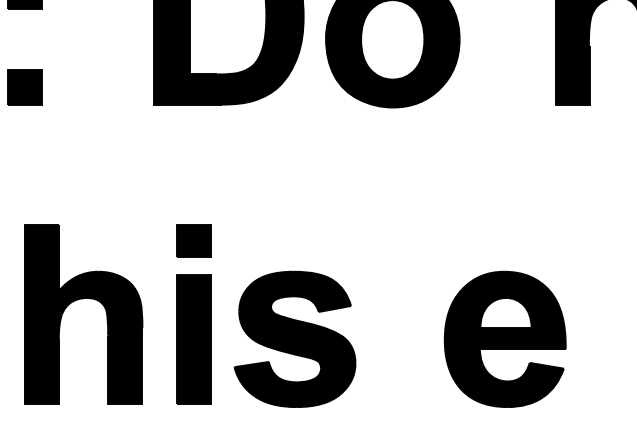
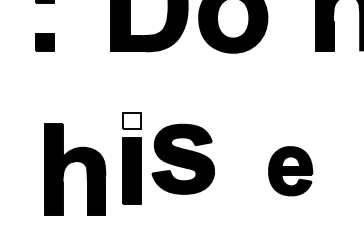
fill: (193, 241) -> (131, 121), removed
part: (84, 300) -> (75, 162), moved
part: (293, 337) -> (182, 158), moved
part: (504, 337) -> (290, 170), size x0.7

